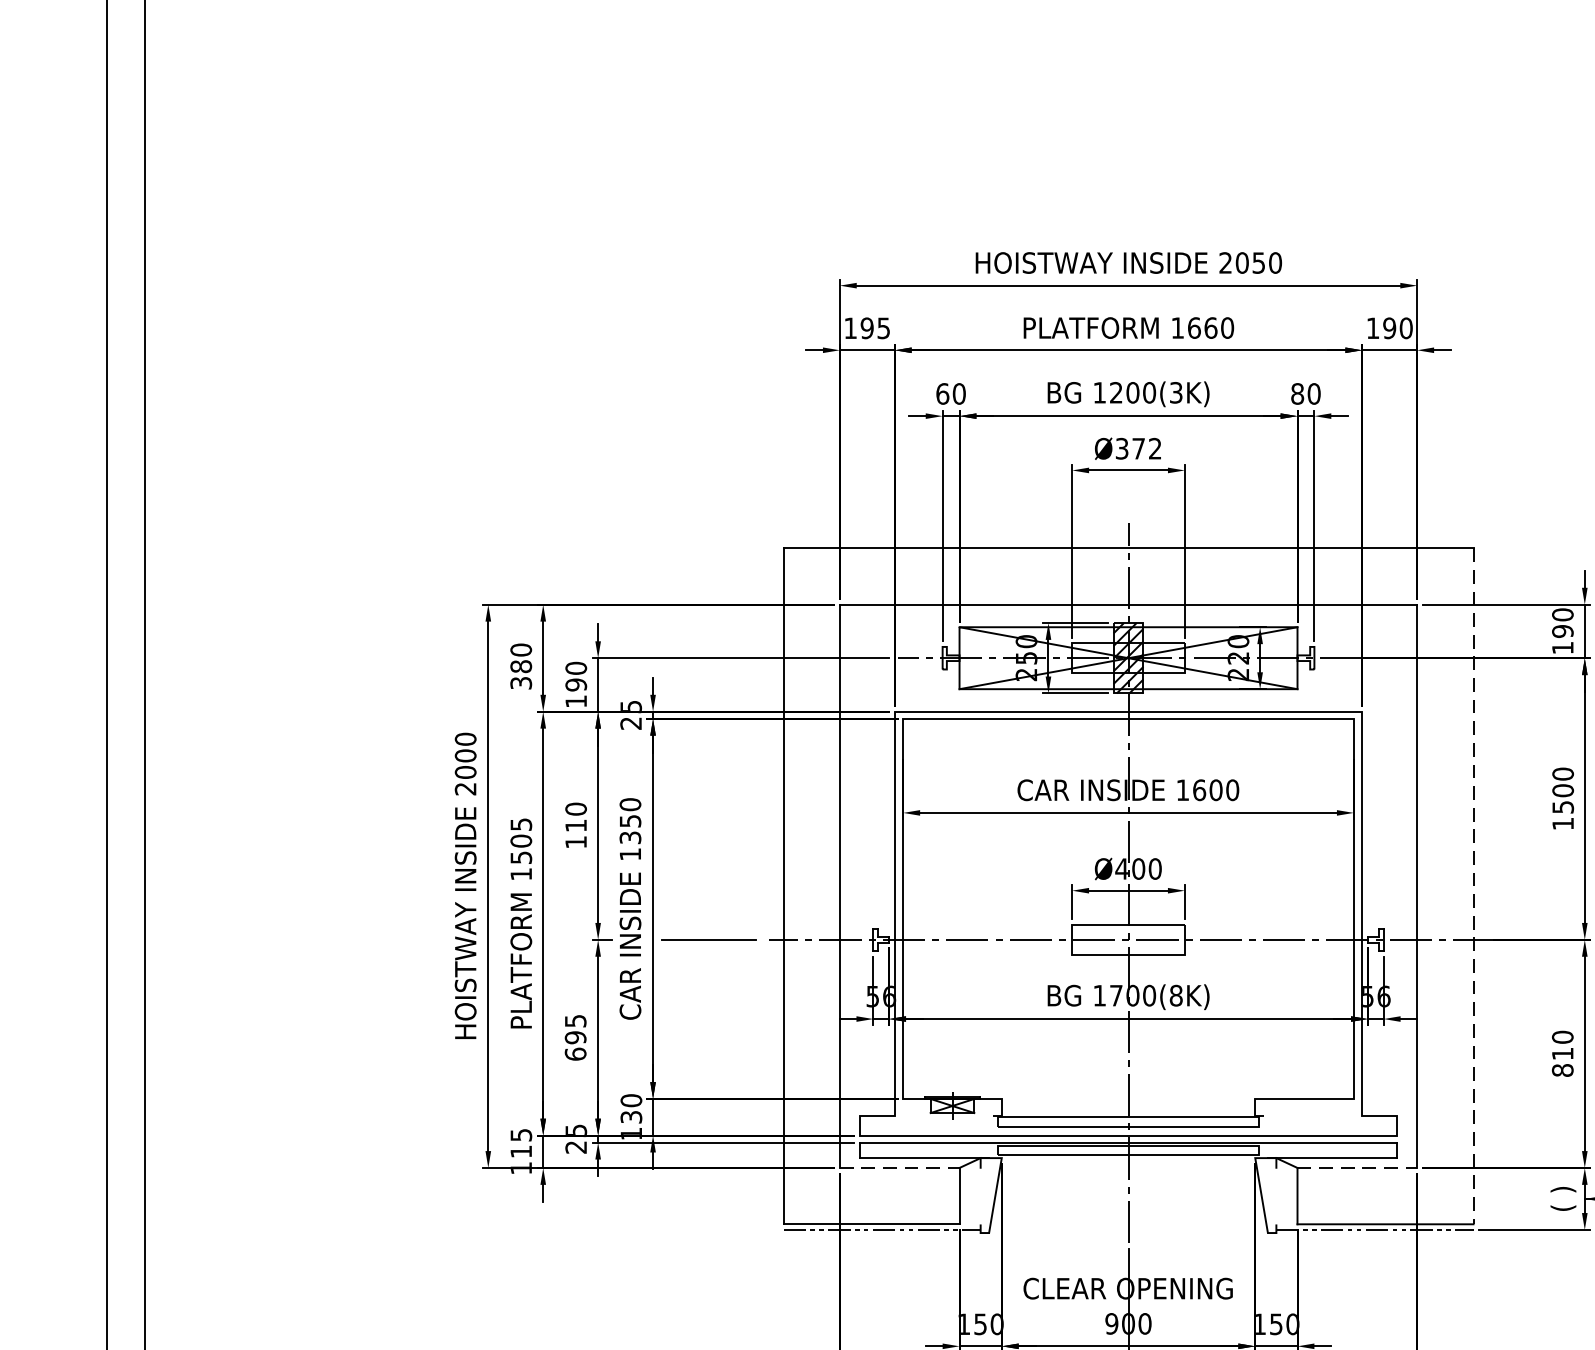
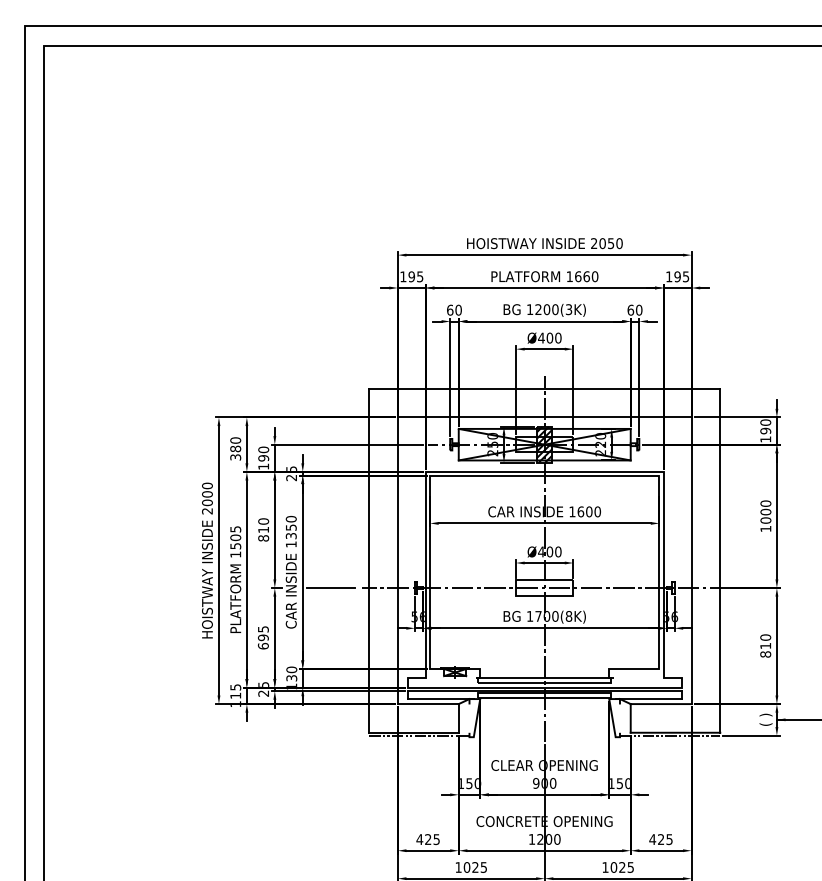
text: (1405, 327) -> (685, 276), 190 -> 195
text: (1297, 392) -> (630, 309), 80 -> 60
text: (1137, 447) -> (549, 337), Ø372 -> Ø400
text: (1562, 807) -> (765, 520), 1500 -> 1000
text: (575, 842) -> (263, 538), 110 -> 810
line: (1473, 885) -> (720, 560), dashed -> solid
line: (900, 1168) -> (428, 704), dashed -> solid
line: (1357, 1168) -> (661, 704), dashed -> solid

